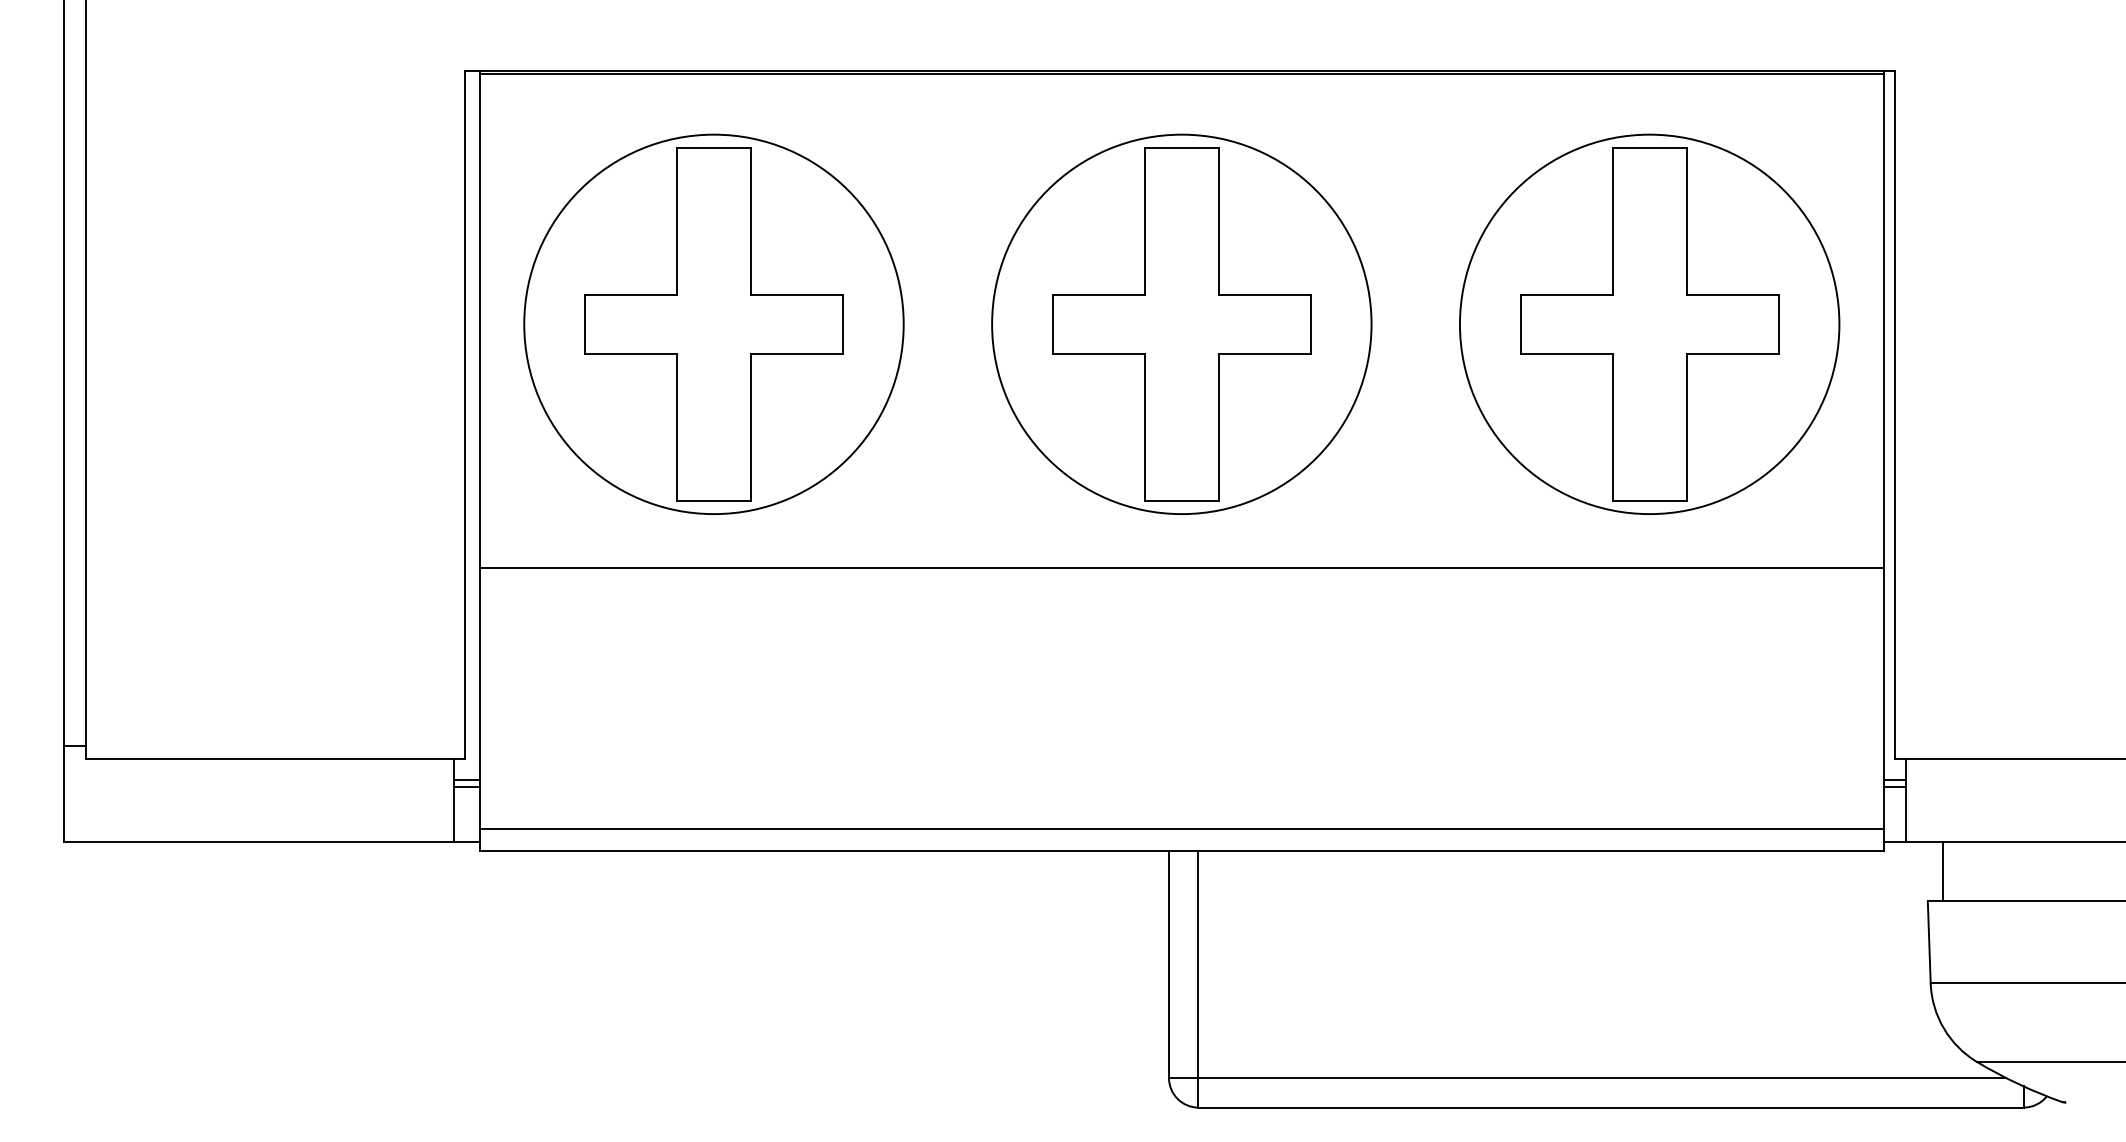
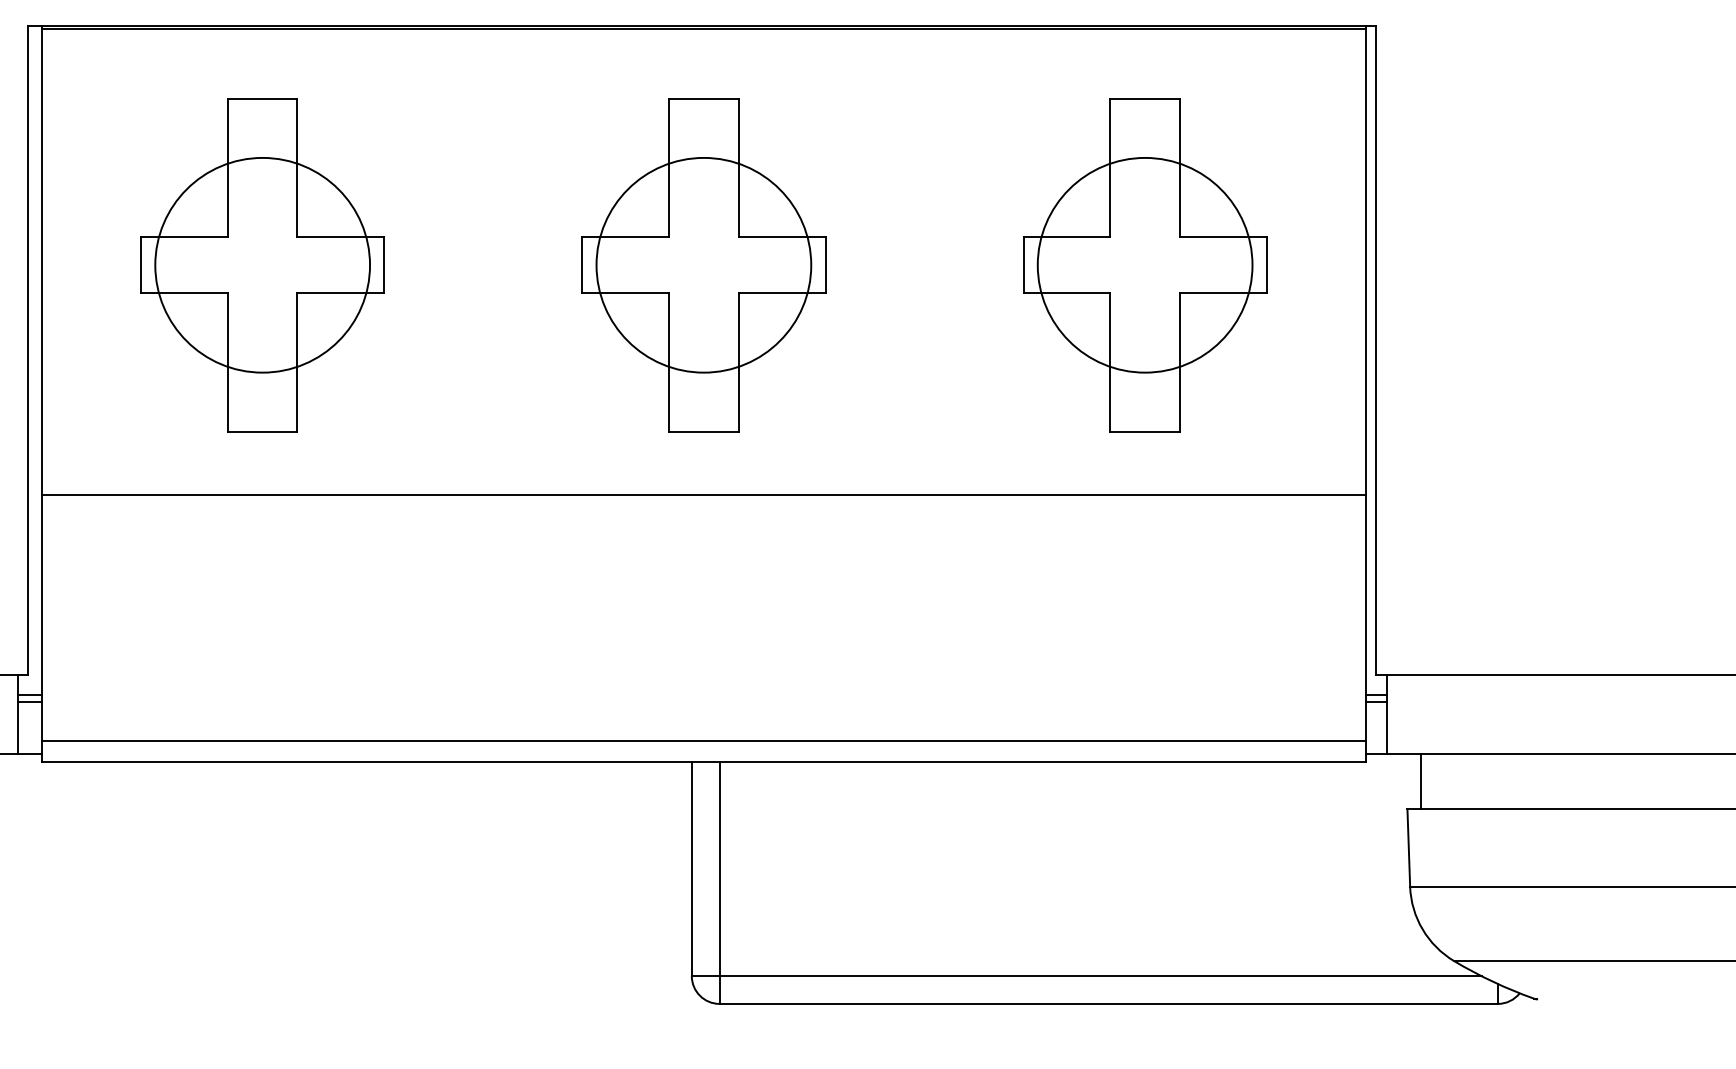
circle: (713, 324) -> (262, 265), size x0.6
circle: (1181, 324) -> (703, 265), size x0.6
circle: (1649, 324) -> (1144, 265), size x0.6

